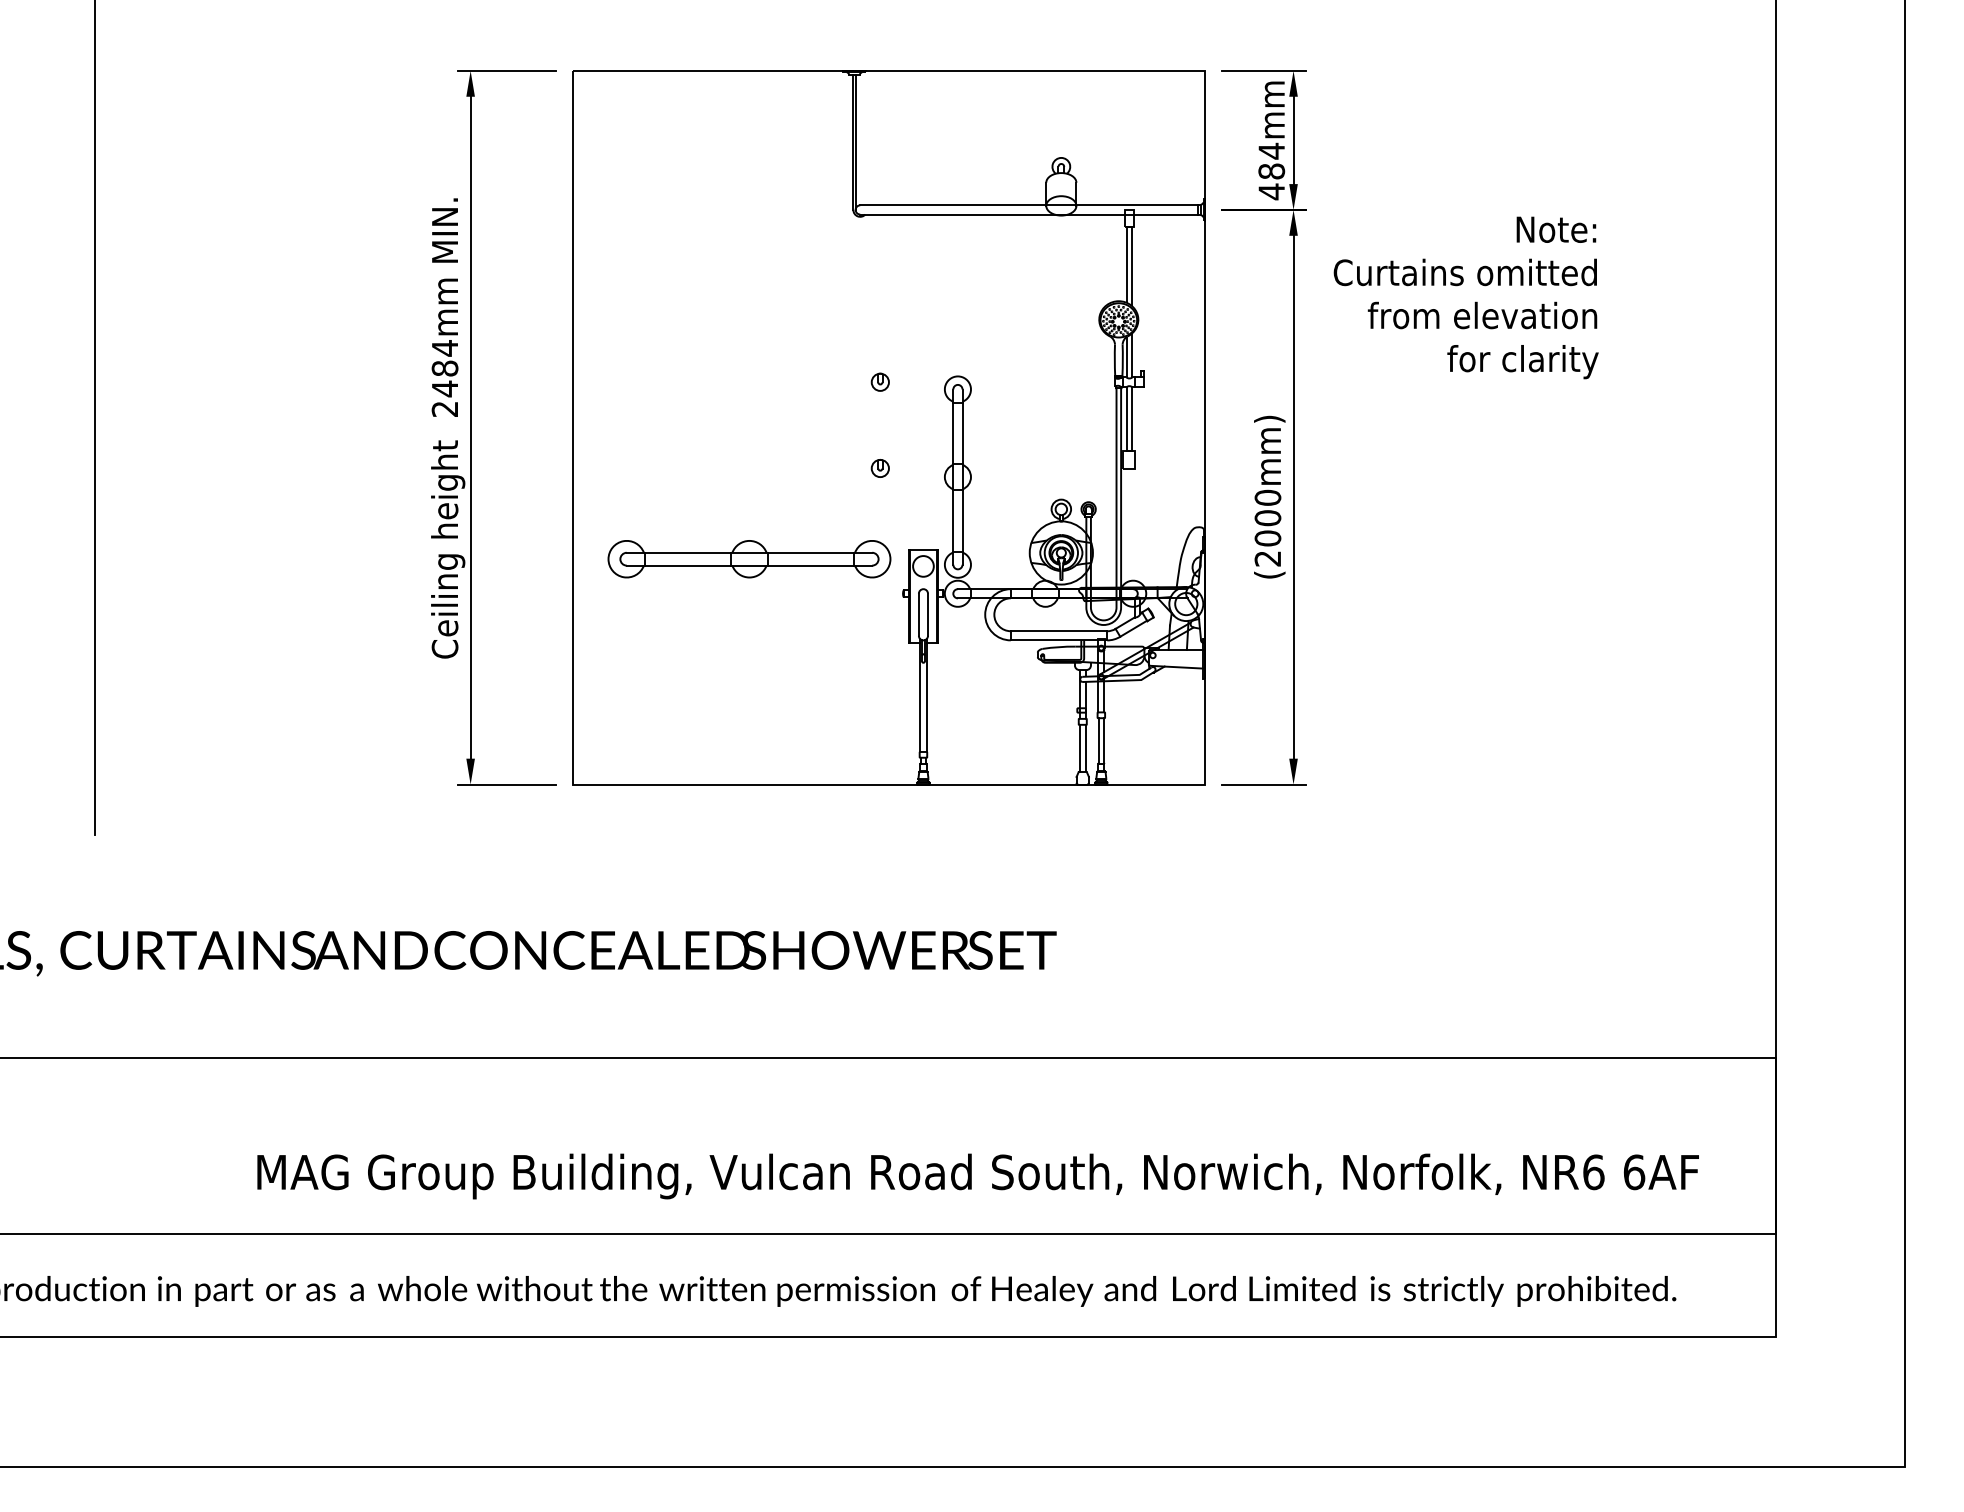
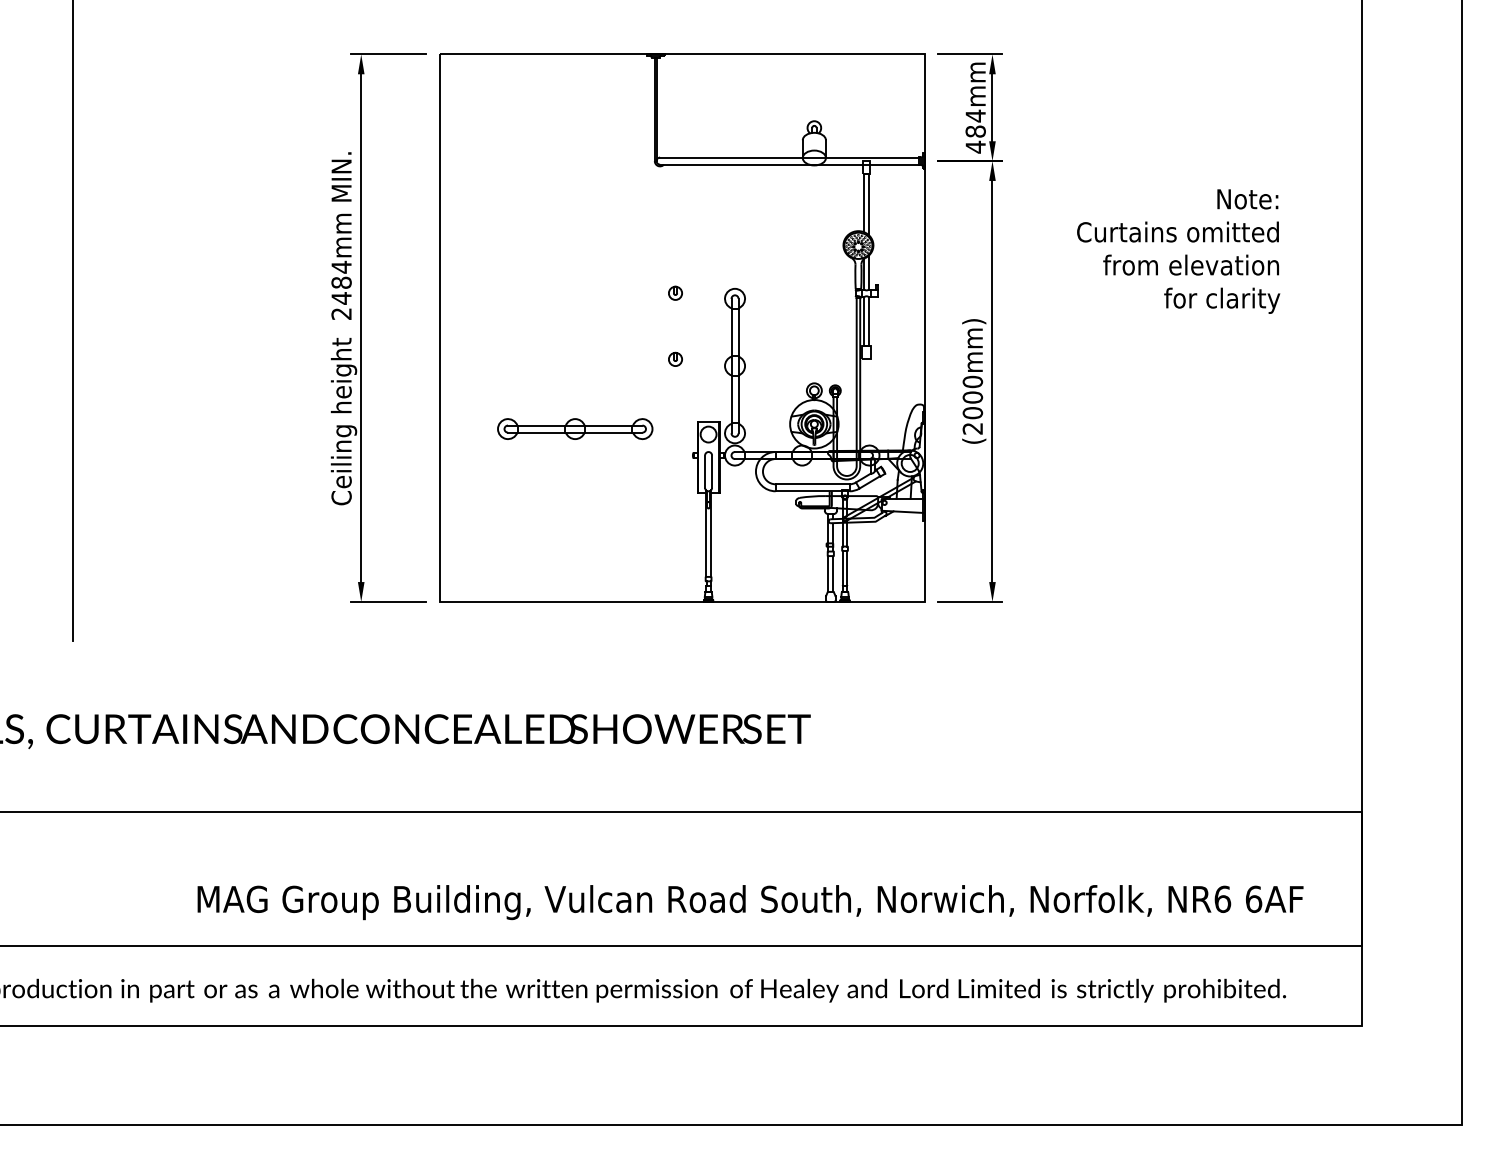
text: (1465, 297) -> (1178, 251), moved
part: (749, 559) -> (575, 429), size x0.71

